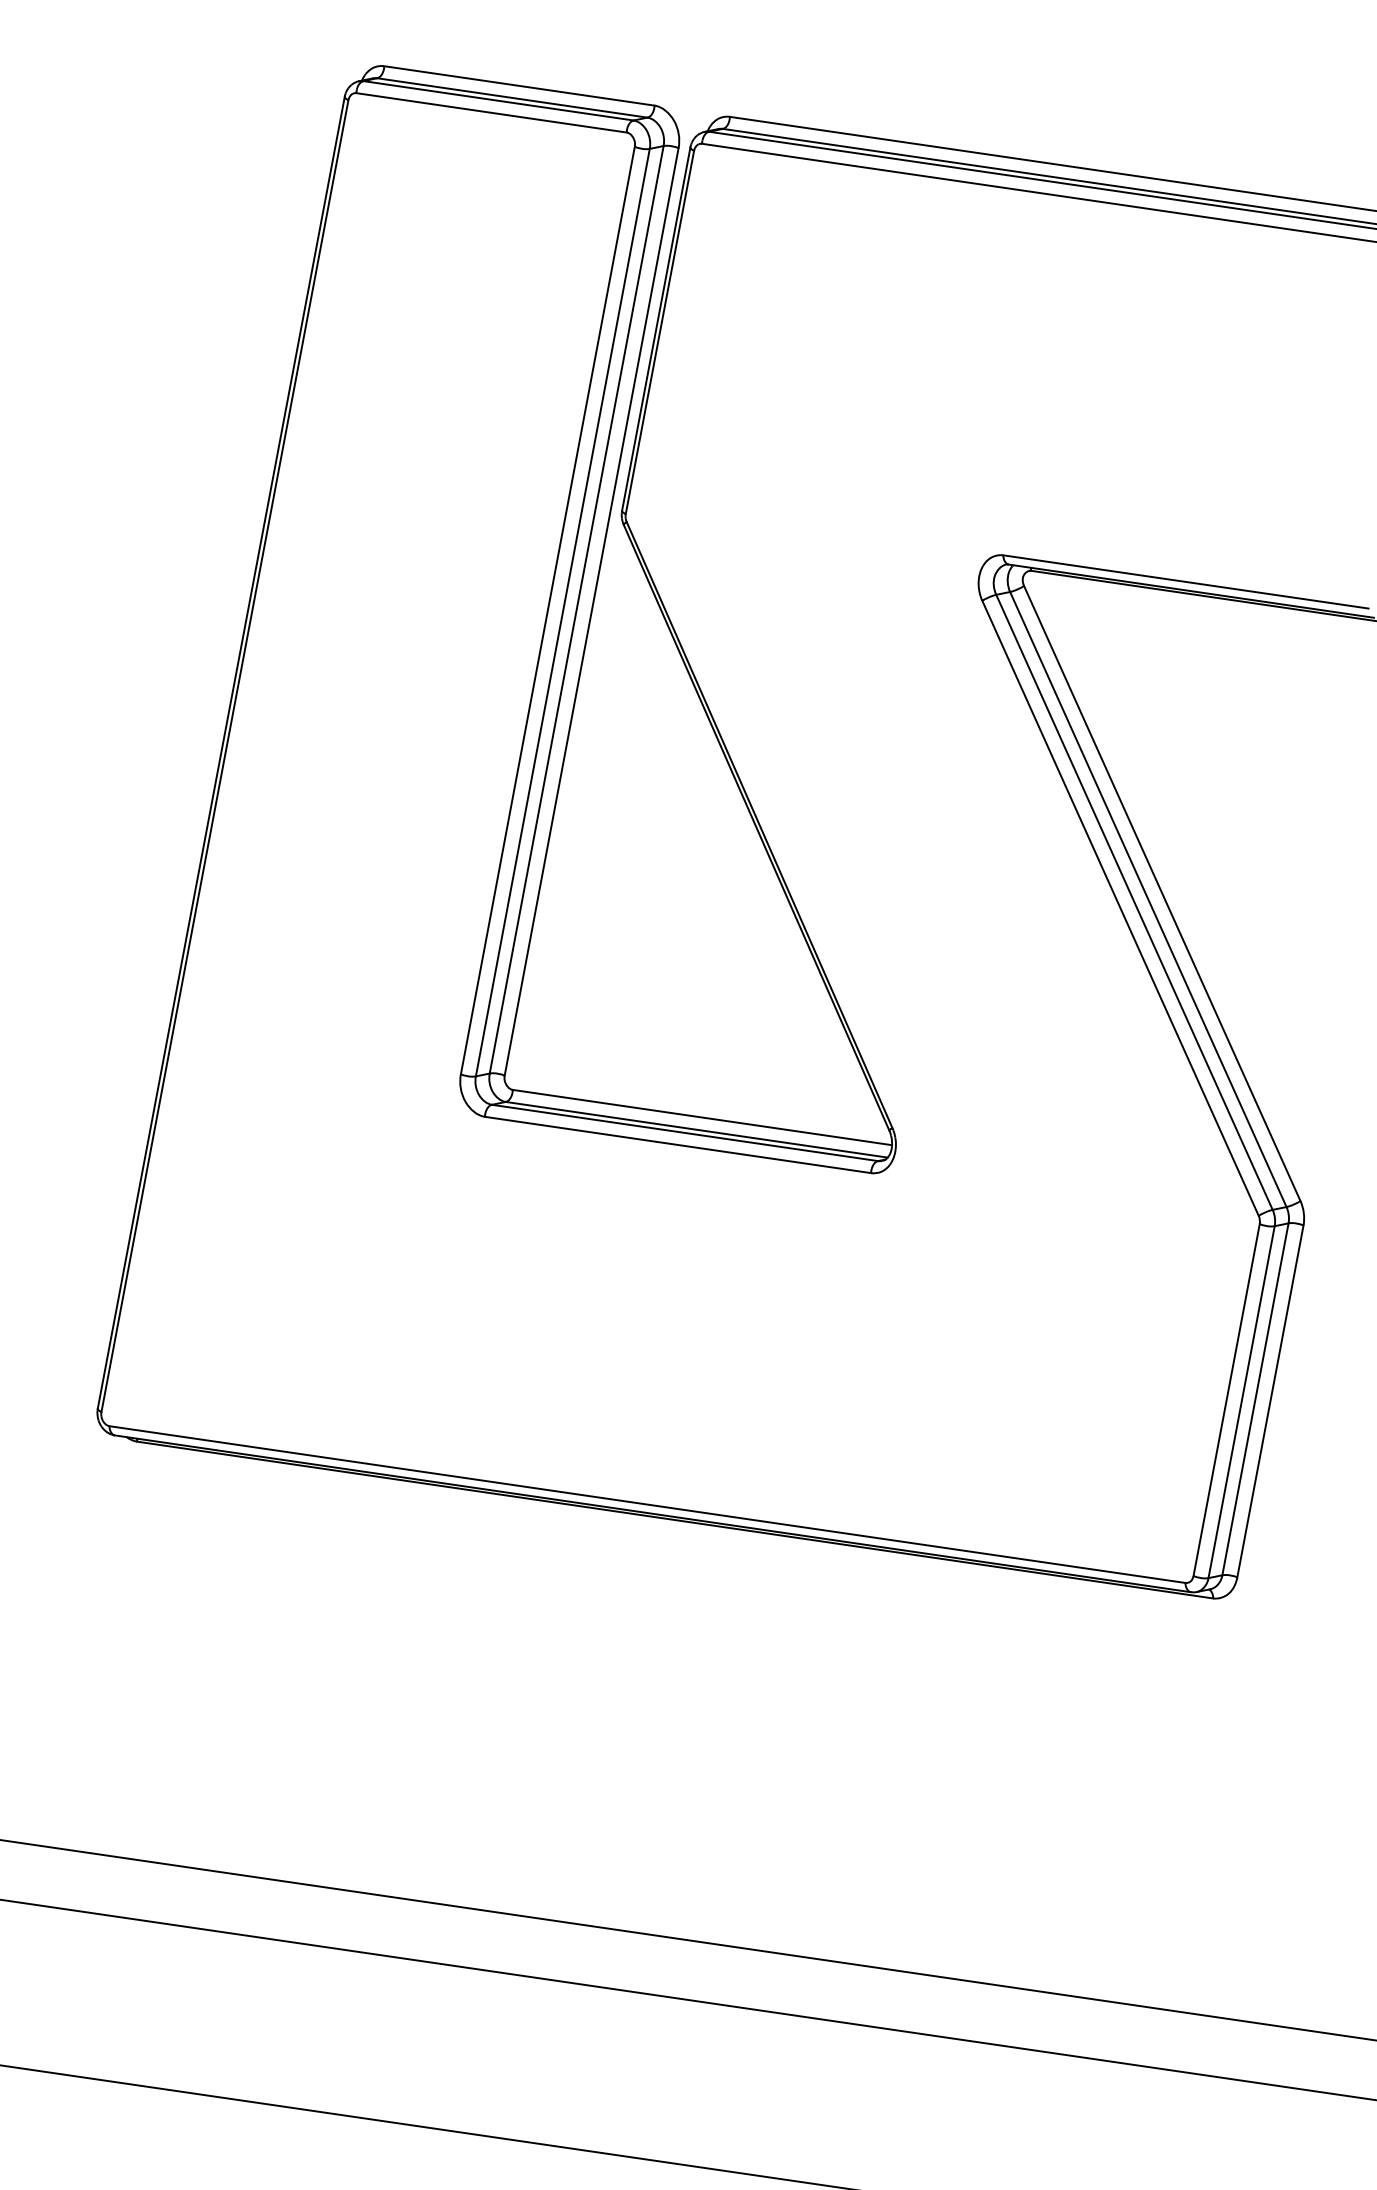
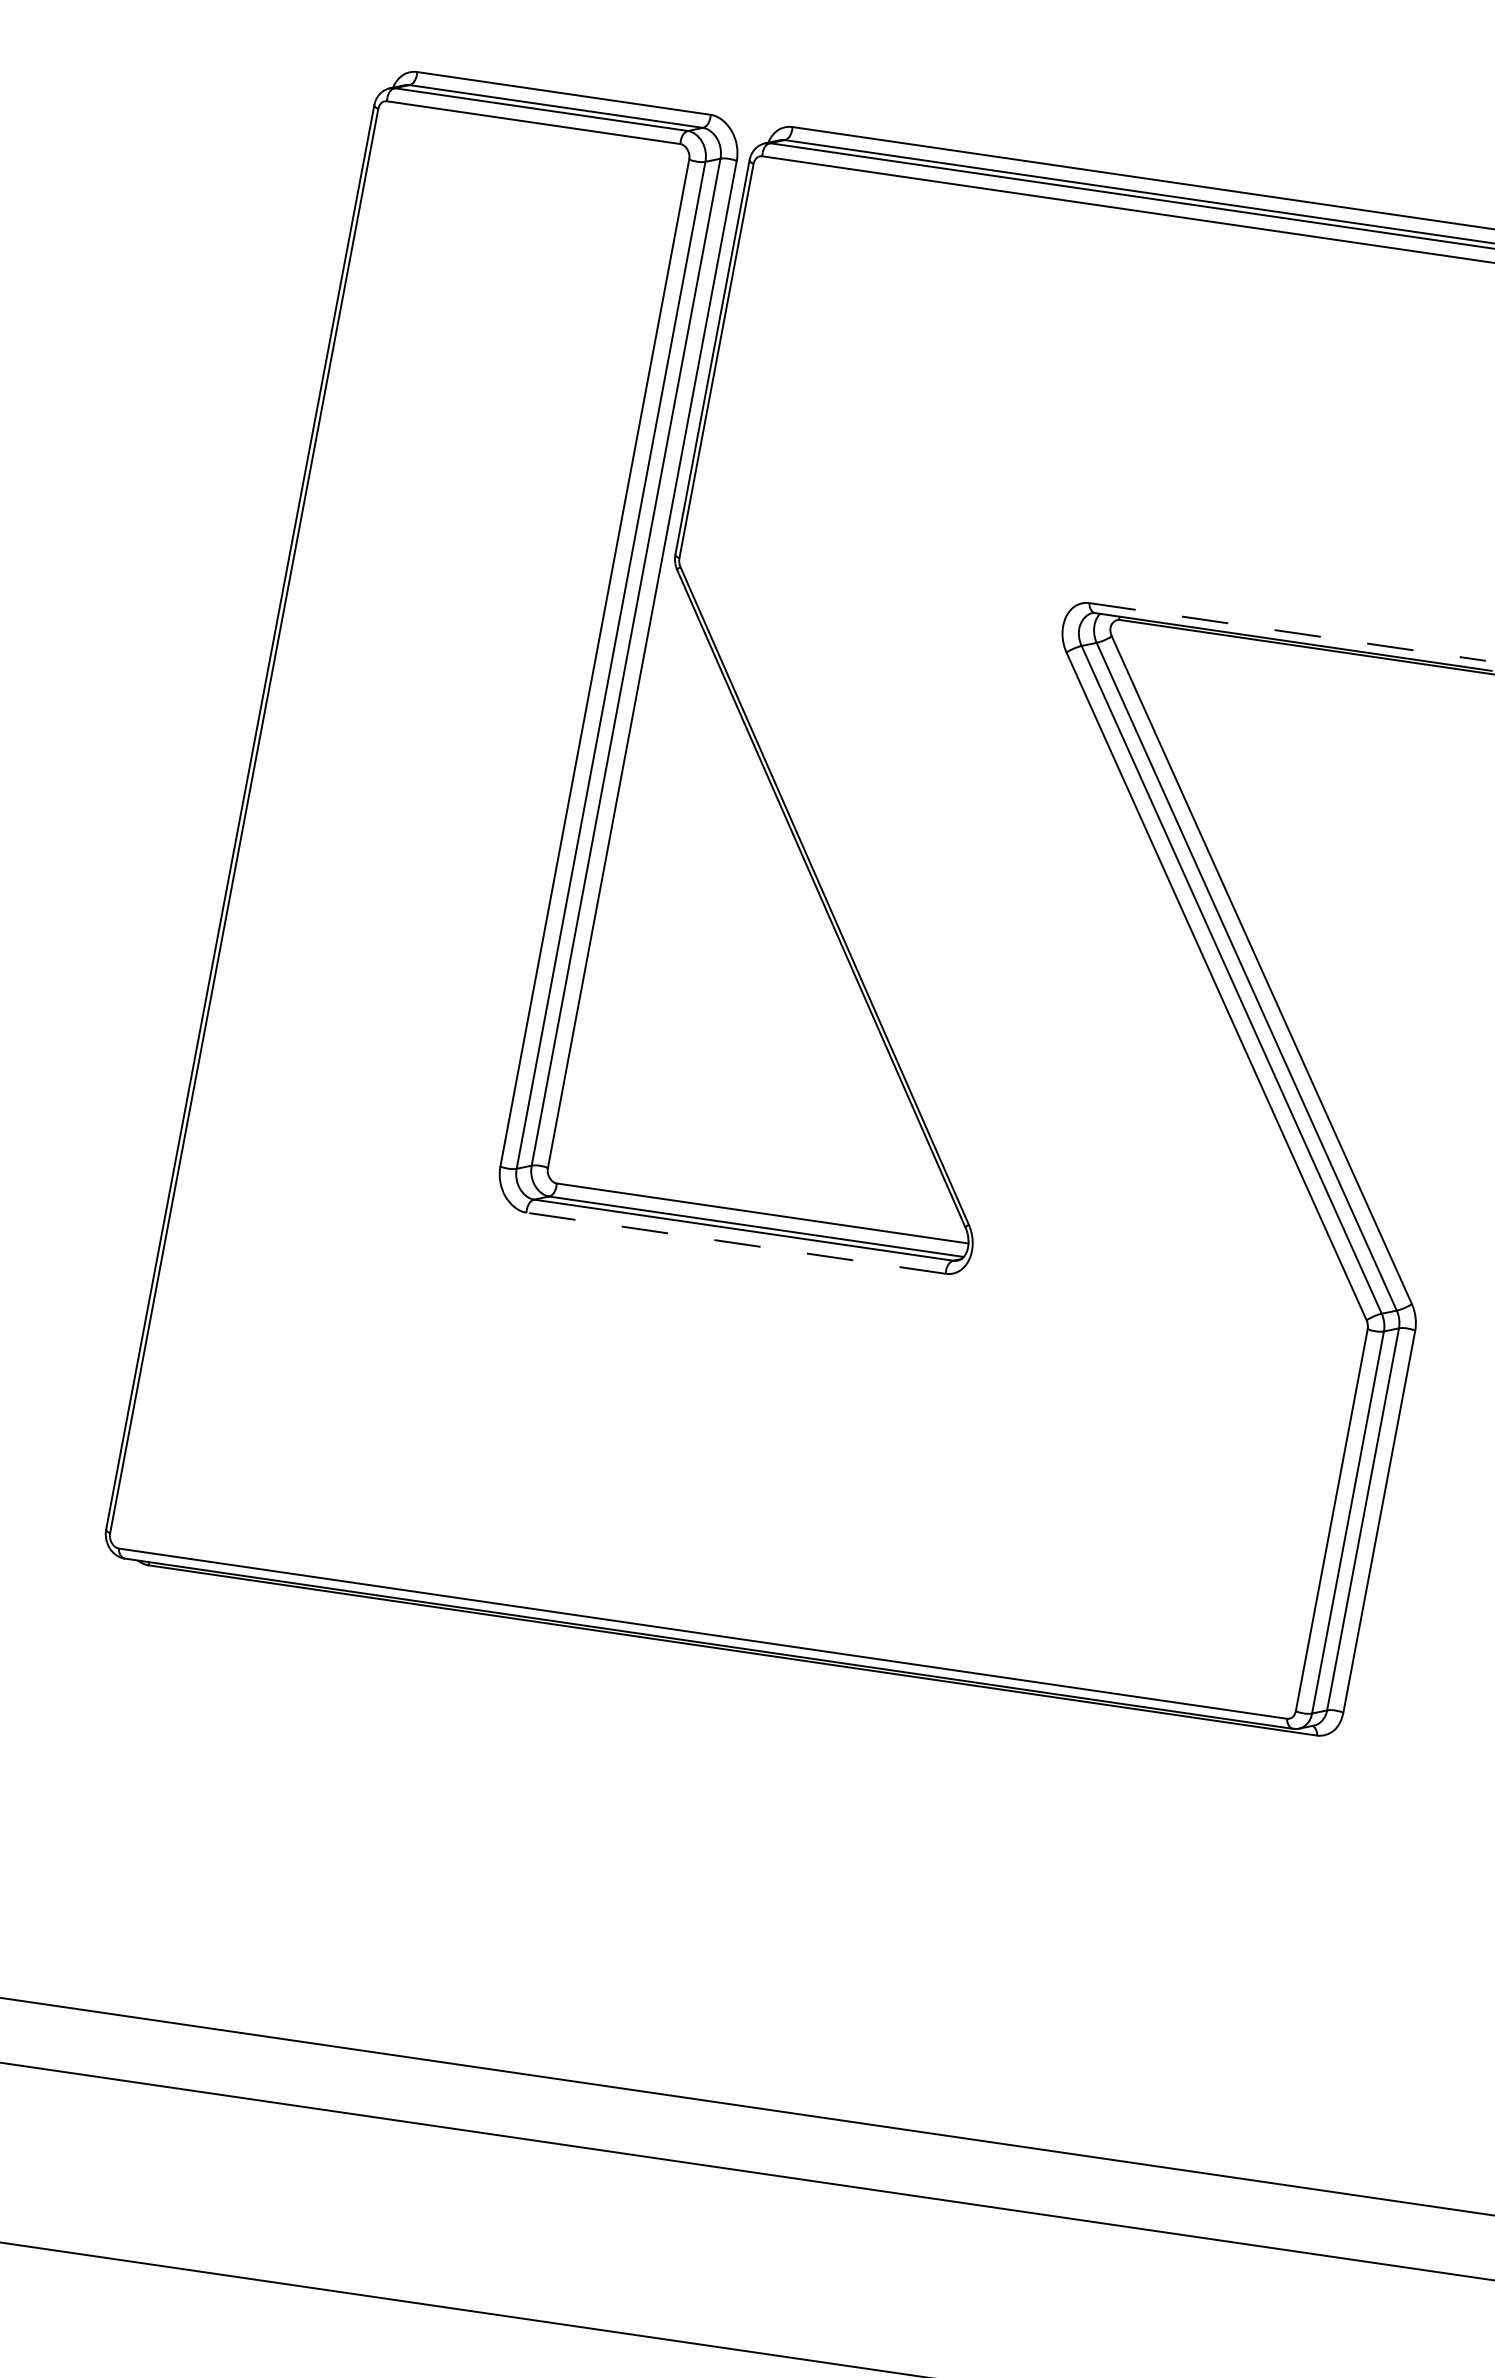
line: (1185, 581) -> (1287, 631), solid -> dashed
line: (677, 1144) -> (735, 1242), solid -> dashed

